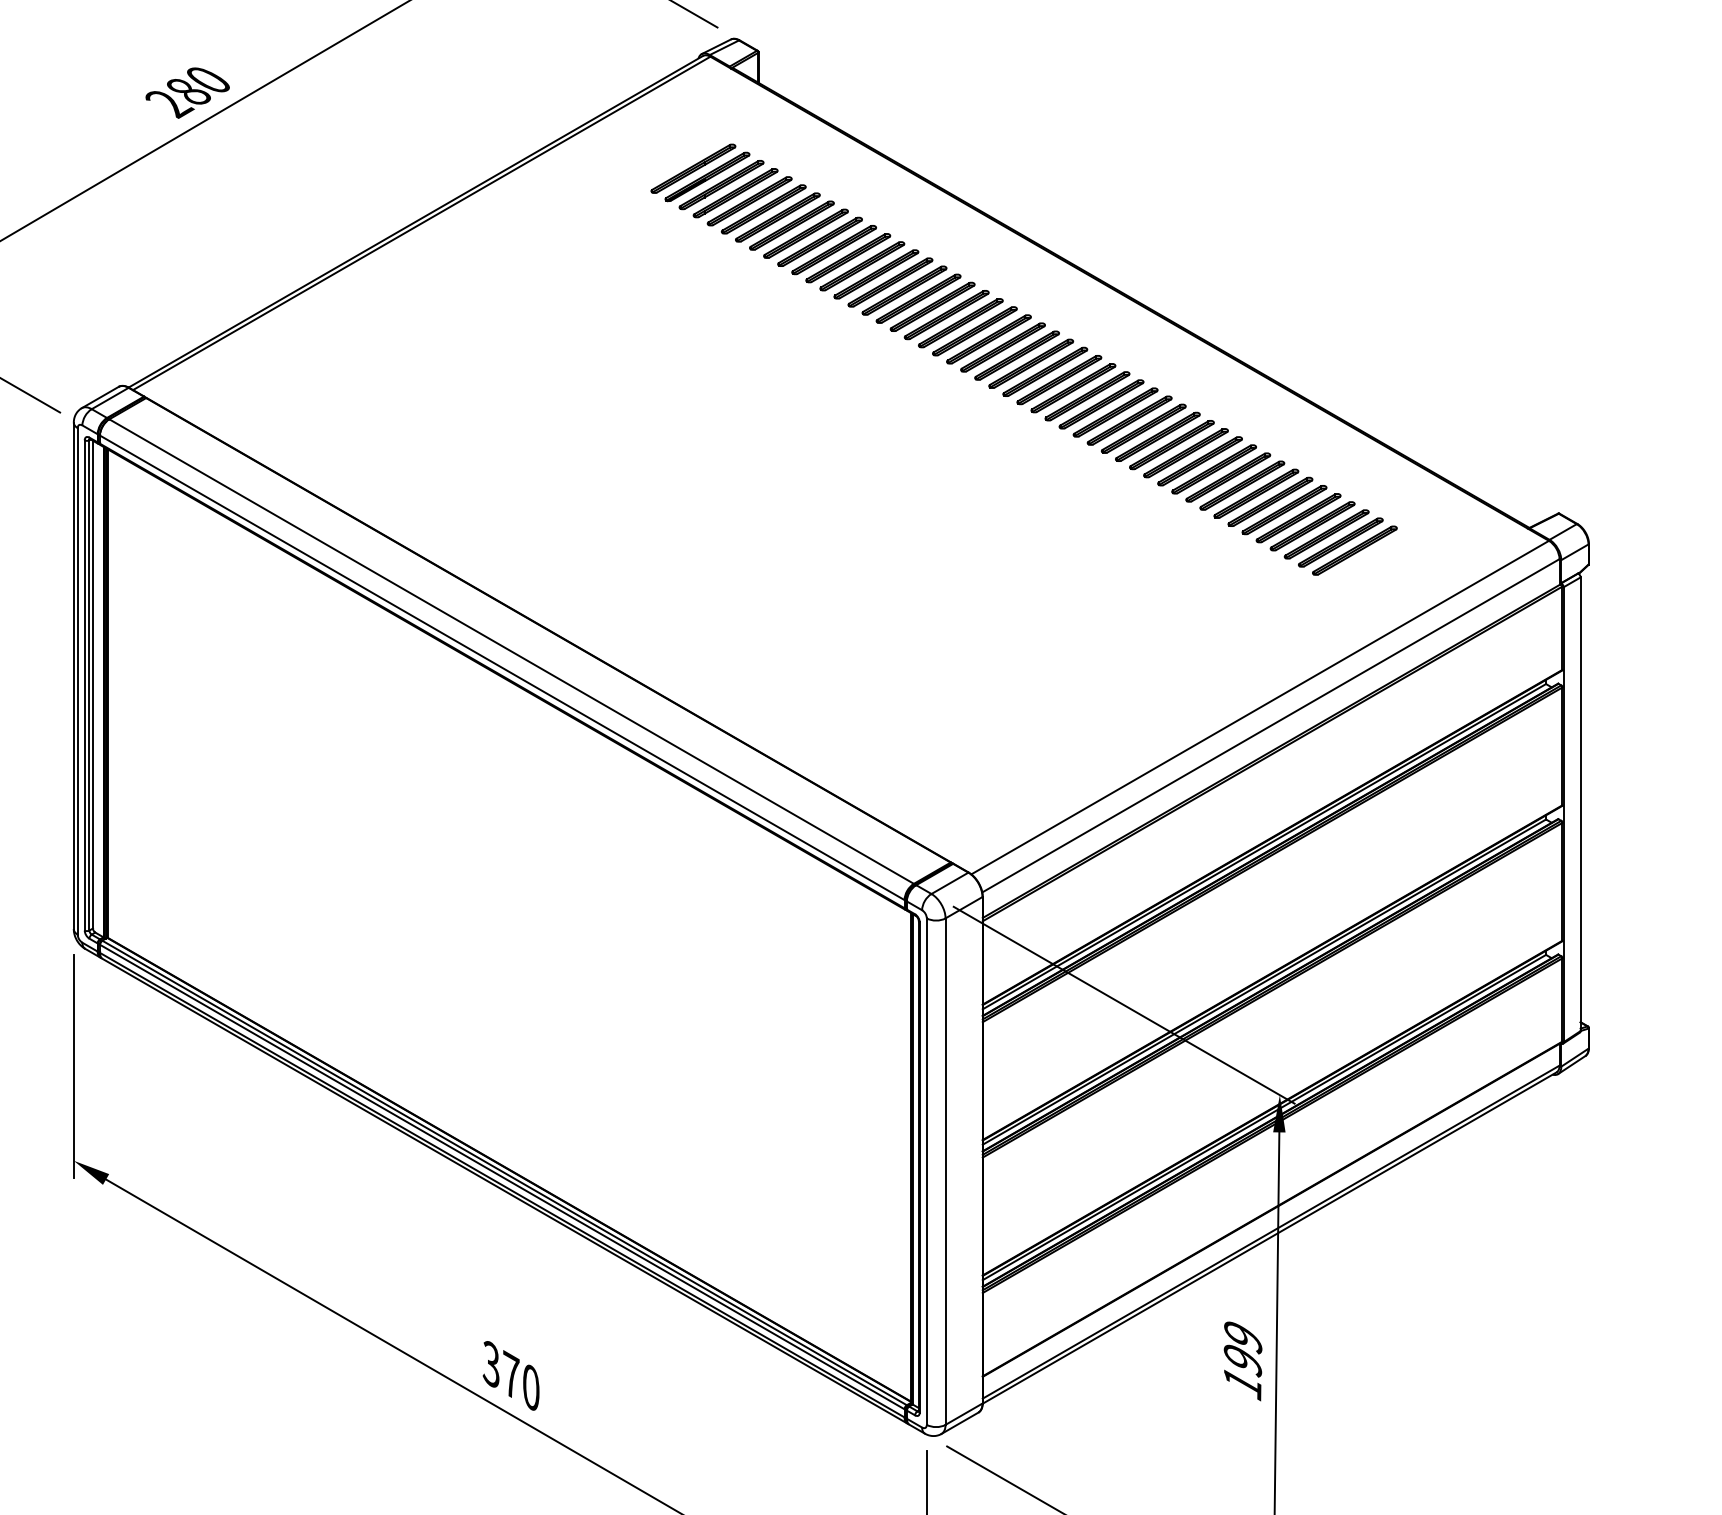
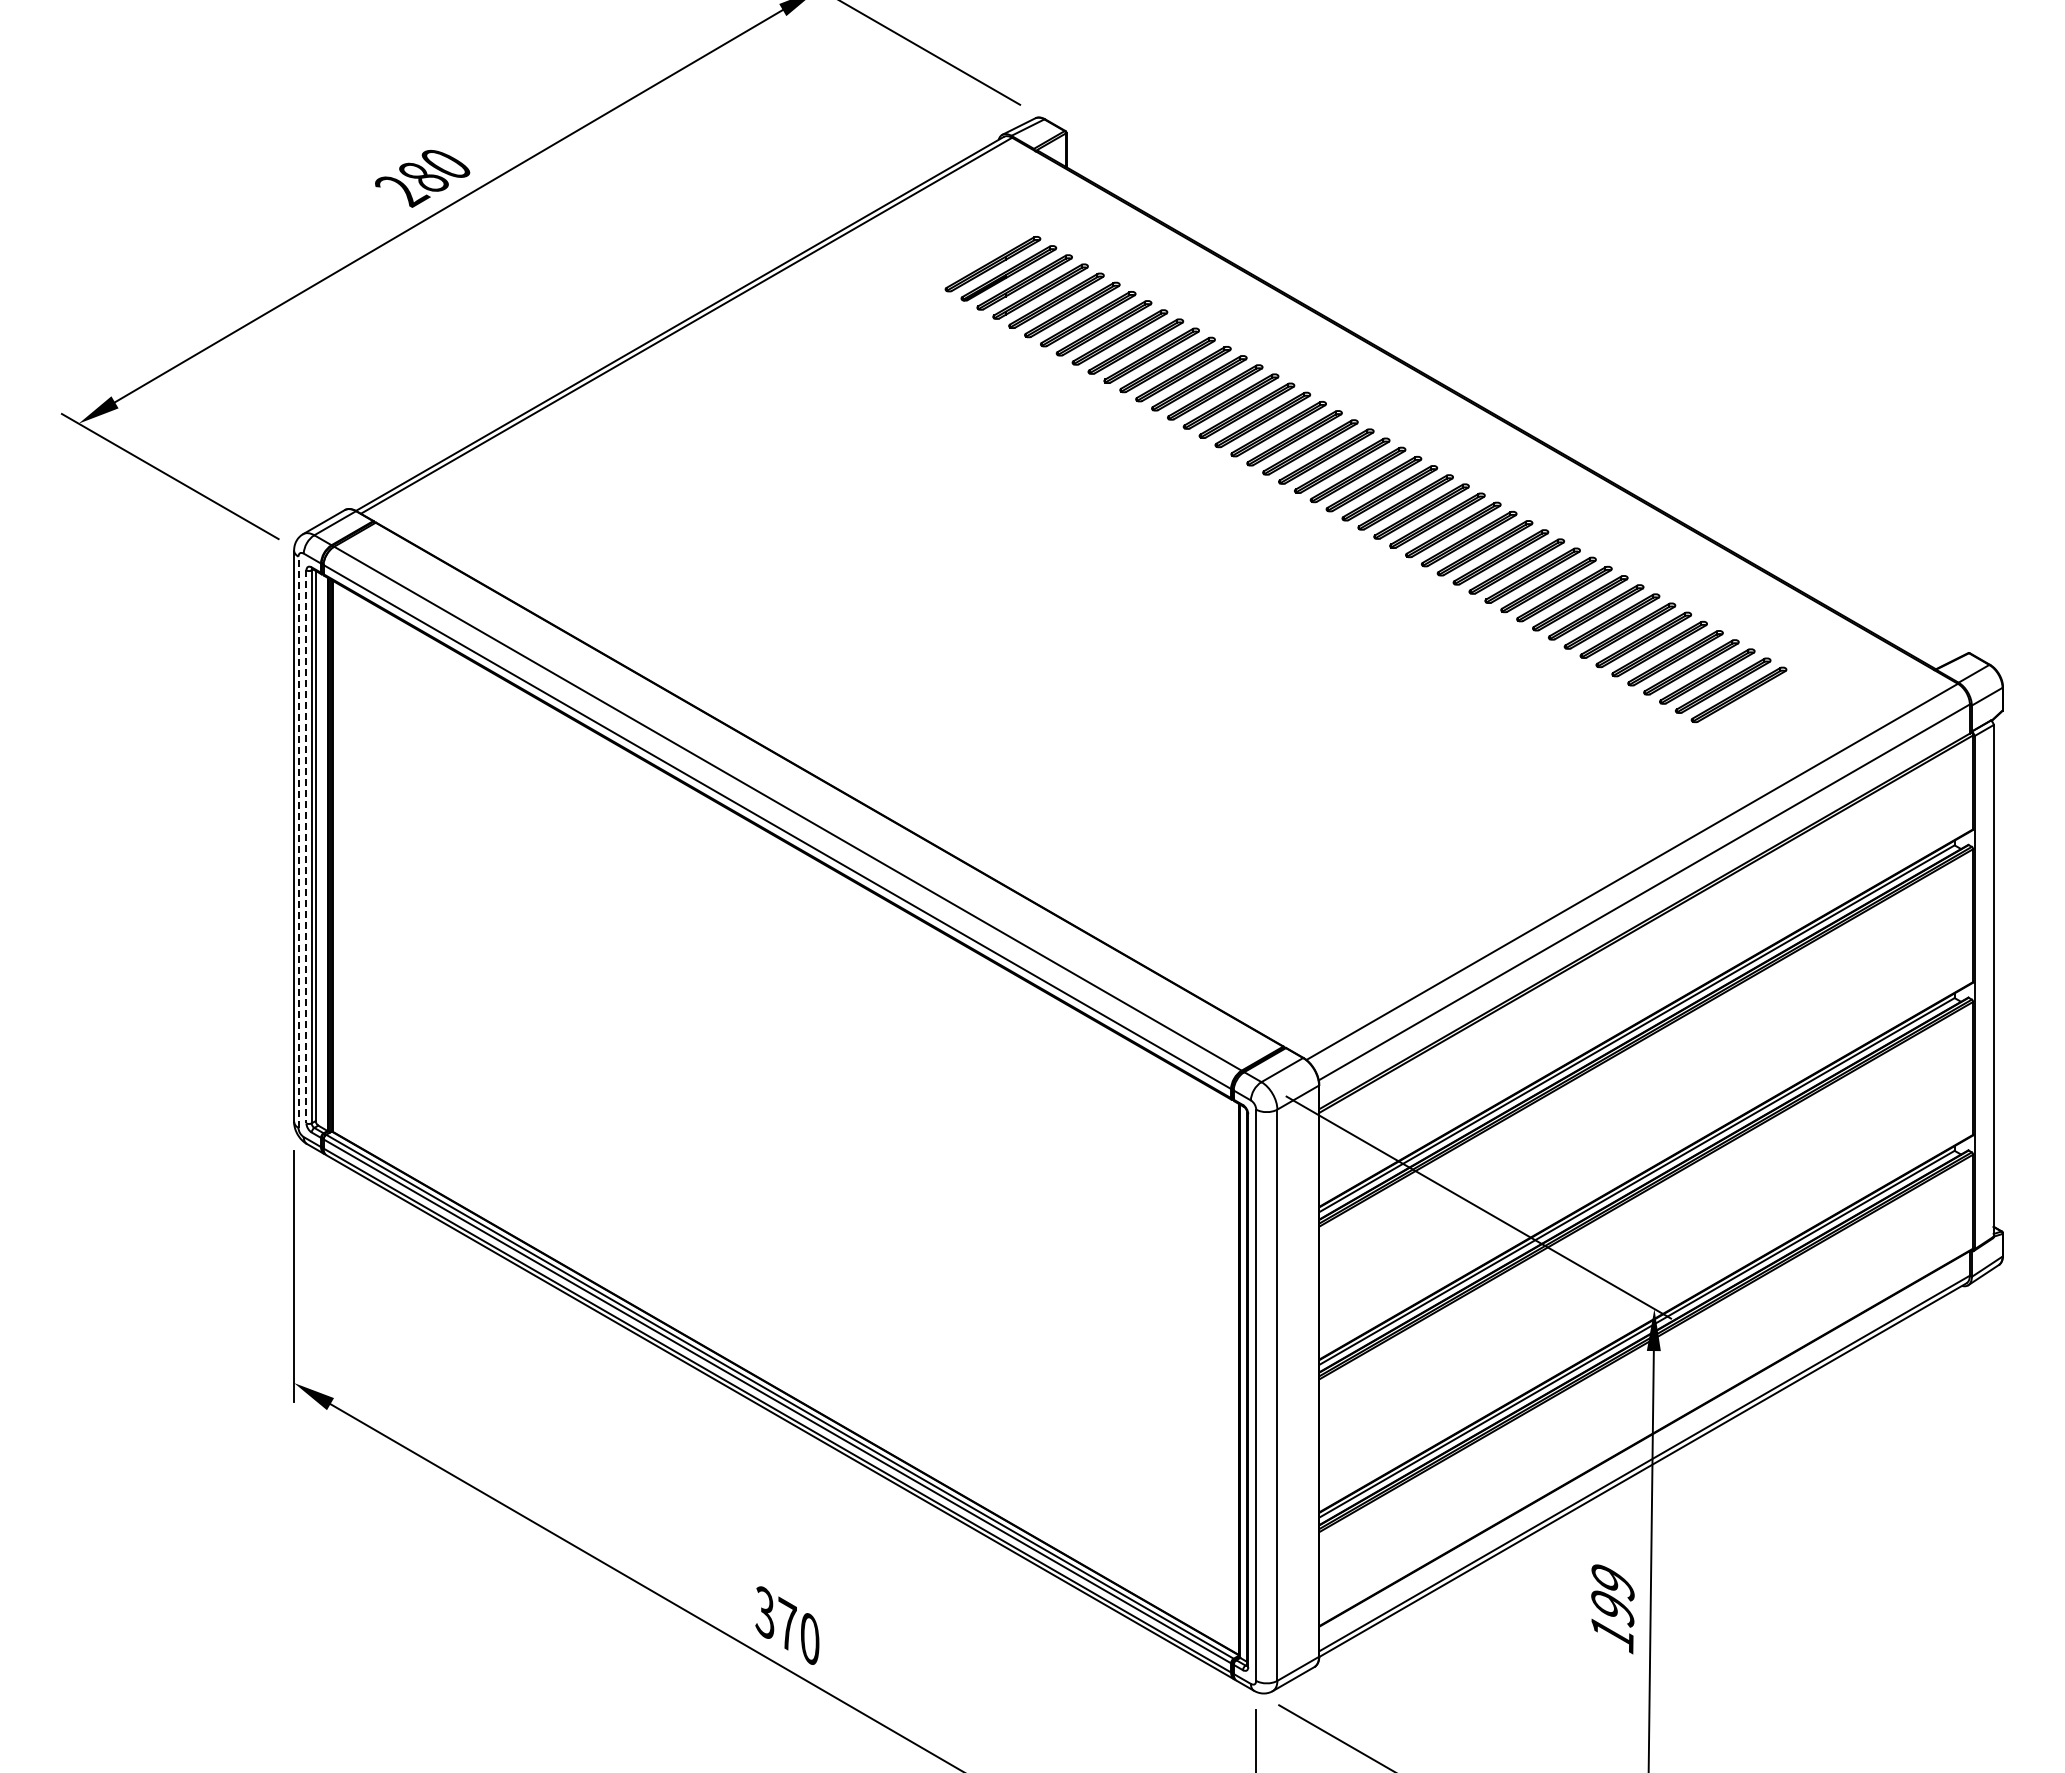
line: (77, 681) -> (298, 842), solid -> dashed
line: (84, 685) -> (306, 847), solid -> dashed

